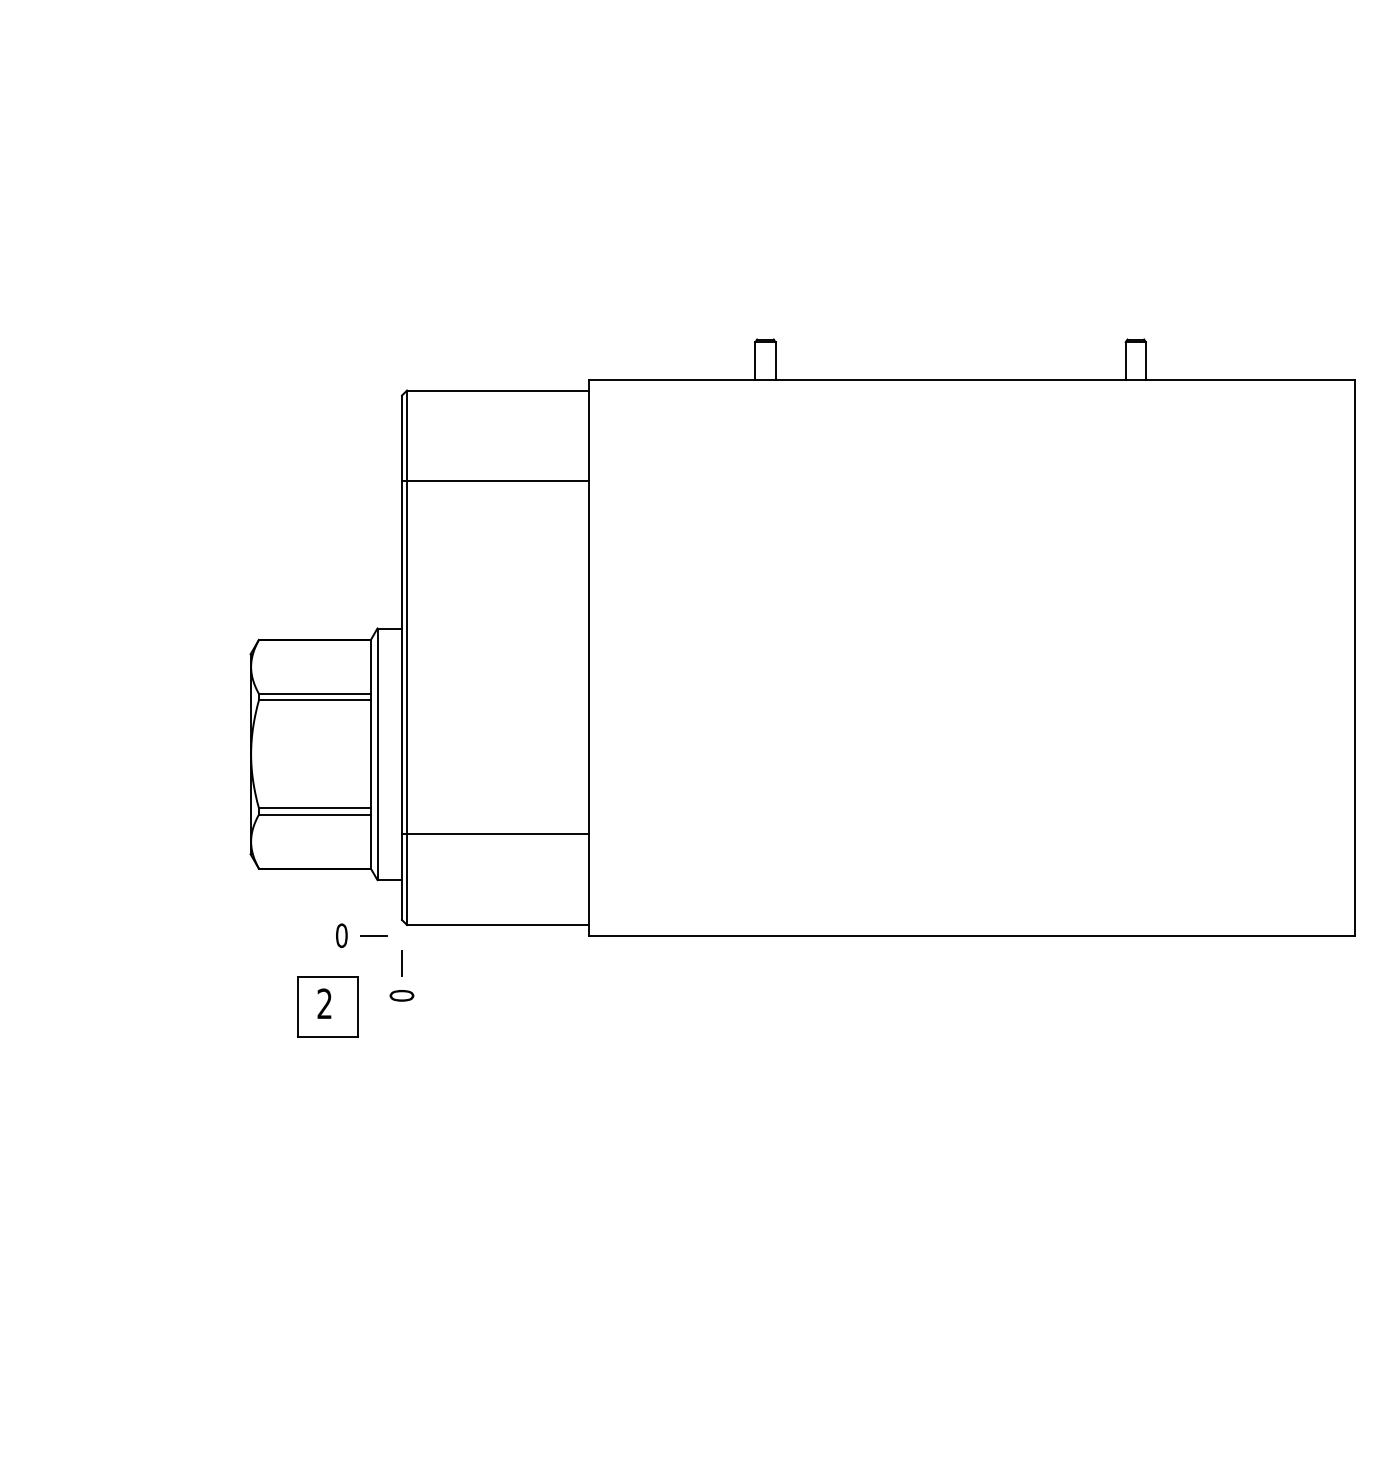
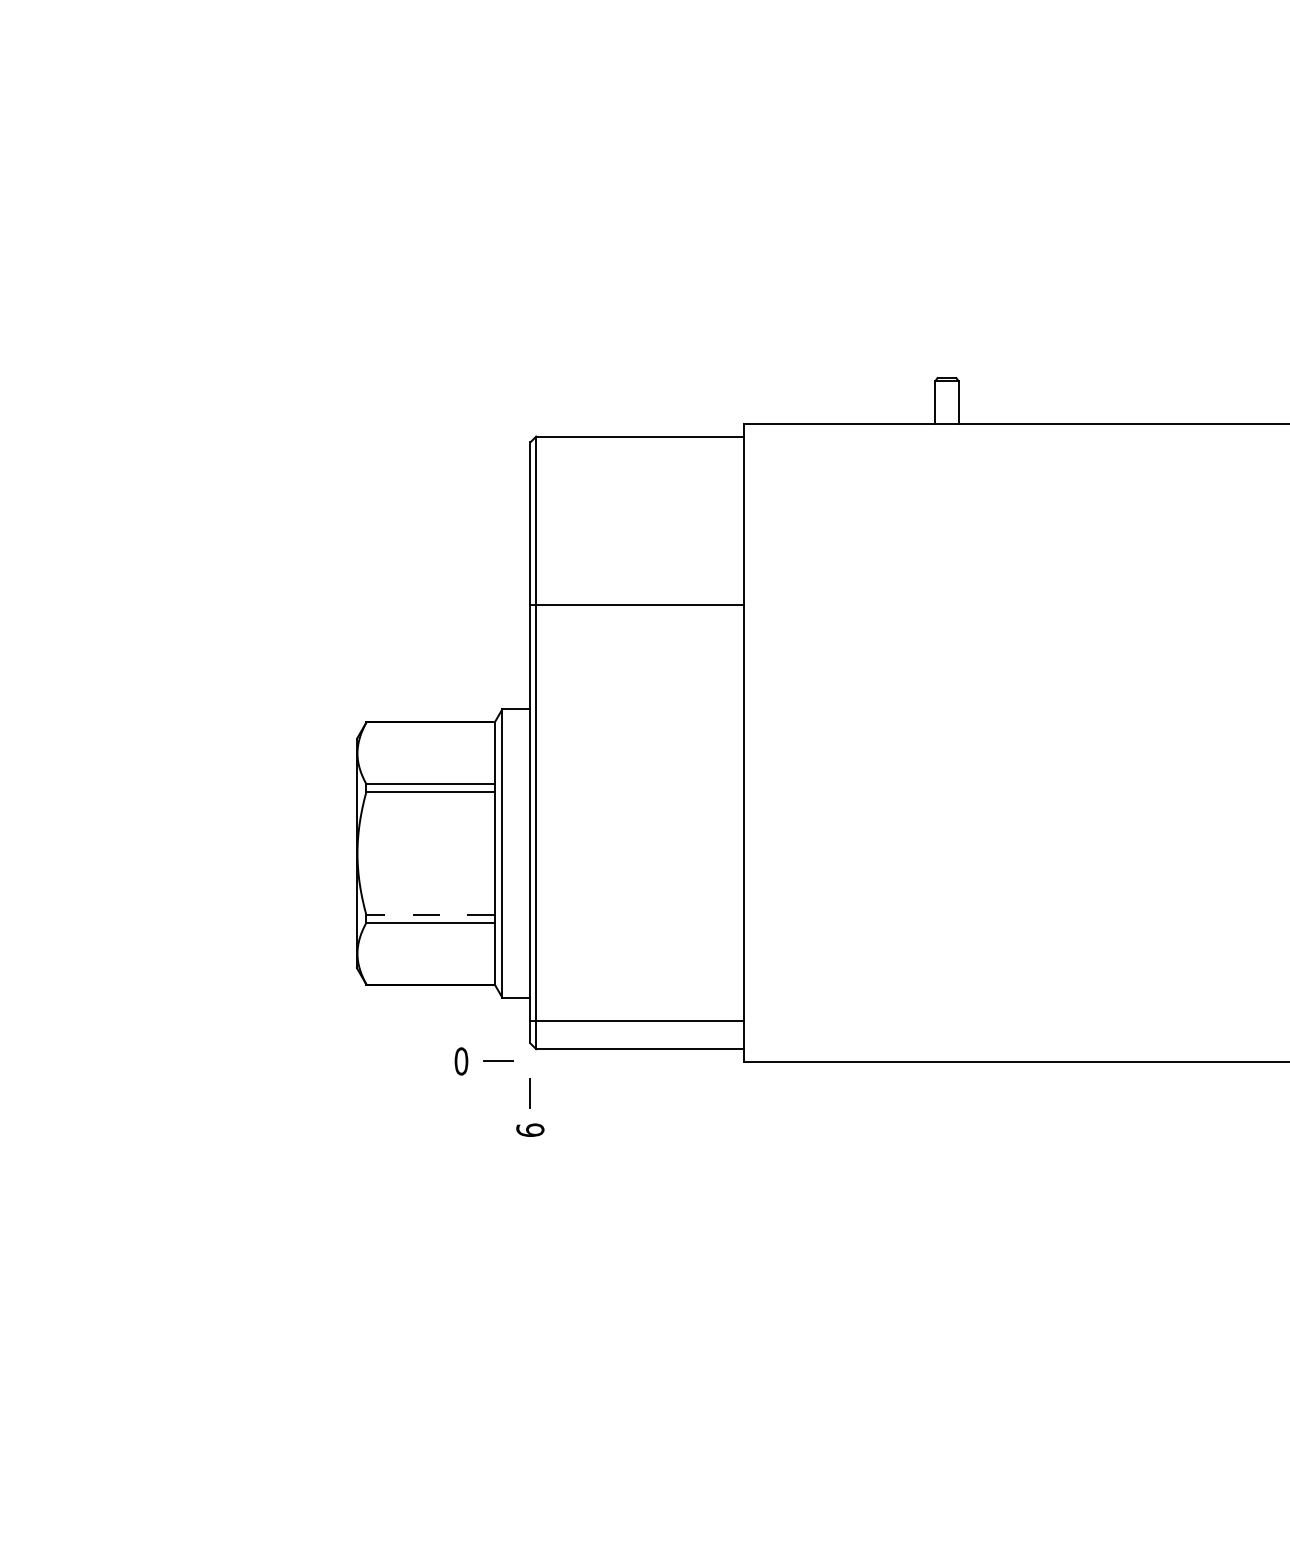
line: (495, 481) -> (637, 605), moved
line: (314, 808) -> (430, 915), solid -> dashed
line: (495, 834) -> (637, 1021), moved
text: (401, 995) -> (529, 1129), 0 -> 6
part: (327, 1006) -> (445, 1142), removed

